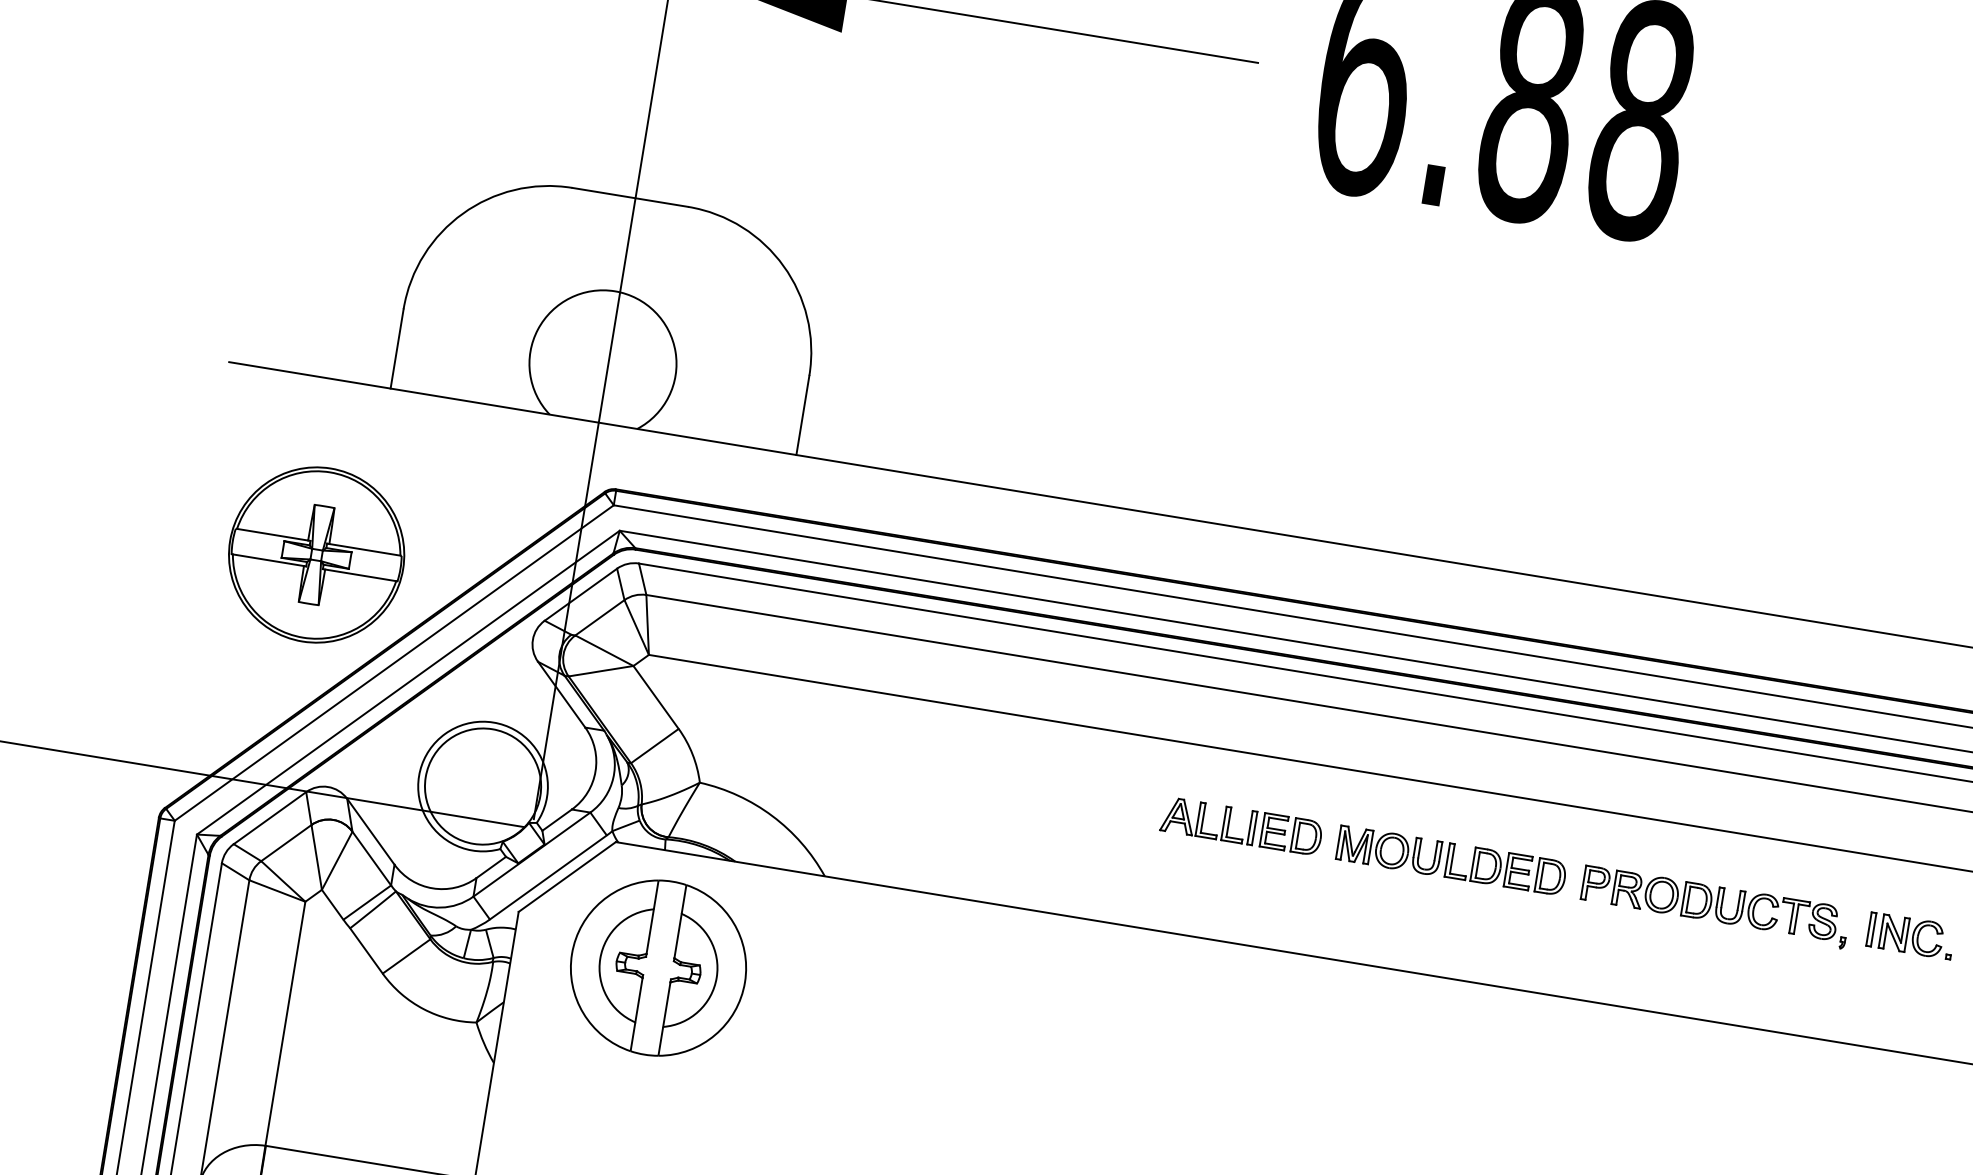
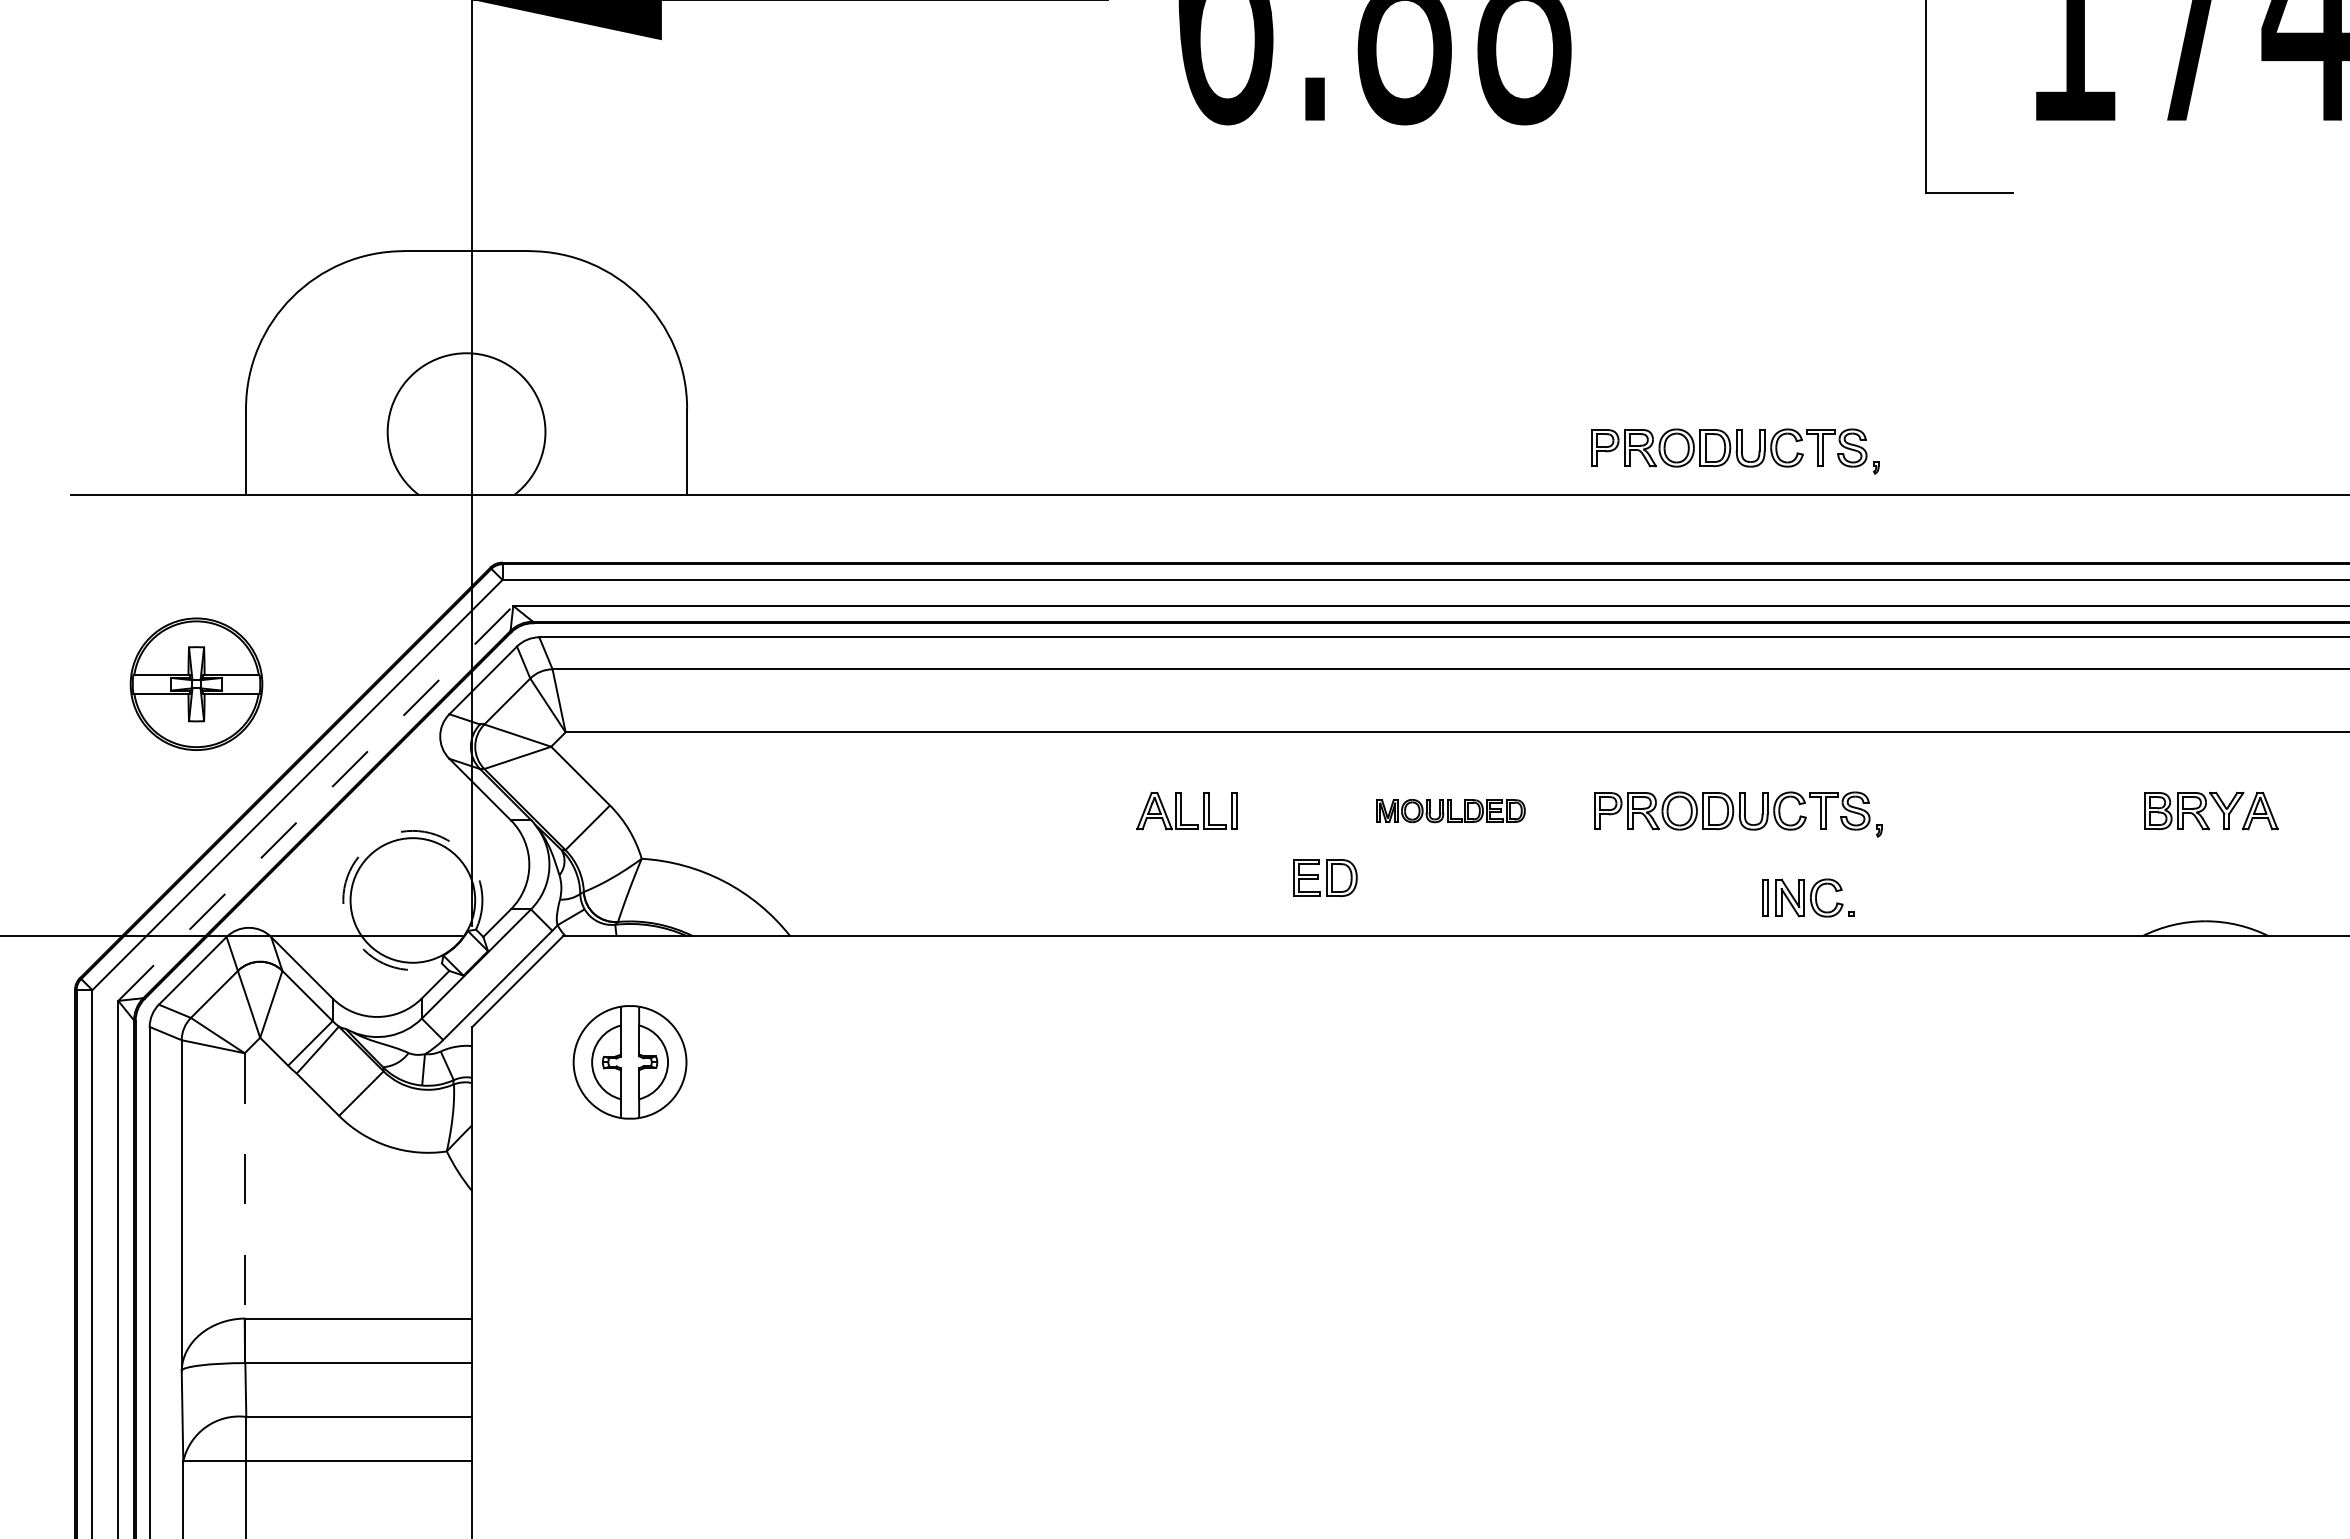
part: (316, 555) -> (196, 684), size x0.7
part: (1767, 572) -> (1735, 451), added
line: (409, 682) -> (316, 803), solid -> dashed
arc: (445, 734) -> (363, 851), solid -> dashed
part: (1291, 834) -> (1325, 878), moved
part: (1451, 860) -> (1450, 810), size x0.6
part: (1910, 935) -> (1808, 897), moved
part: (657, 968) -> (629, 1062), size x0.6
line: (285, 1023) -> (244, 1185), solid -> dashed

